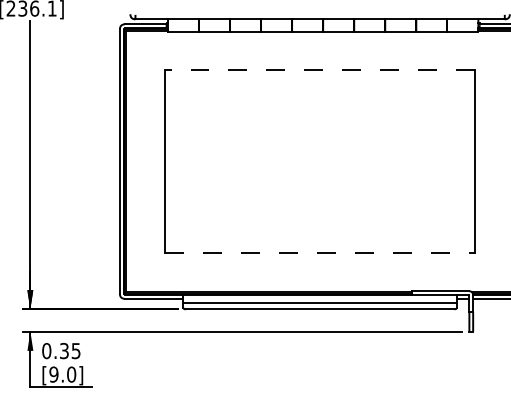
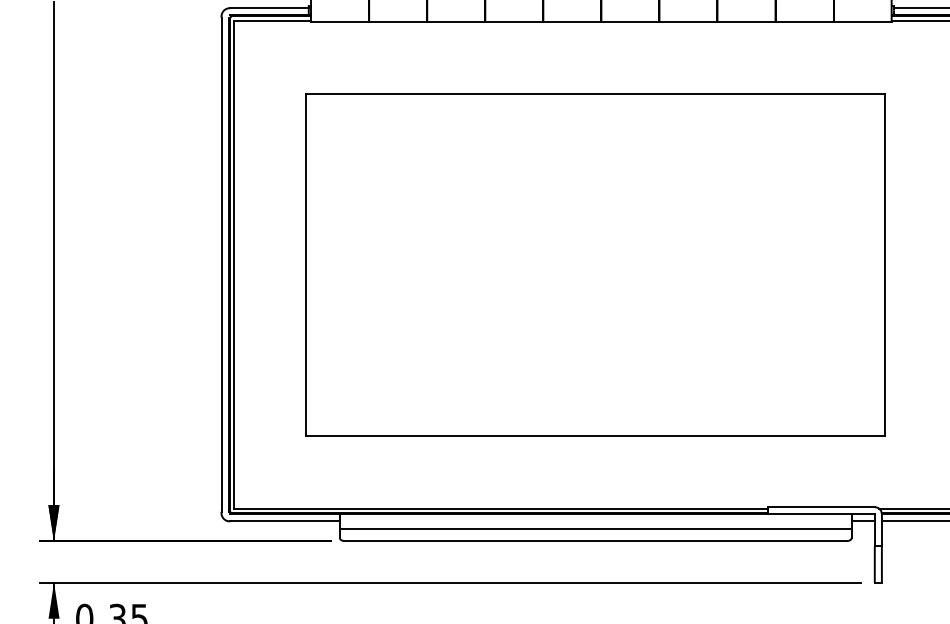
line: (320, 70) -> (596, 94), dashed -> solid
line: (320, 253) -> (596, 436), dashed -> solid

